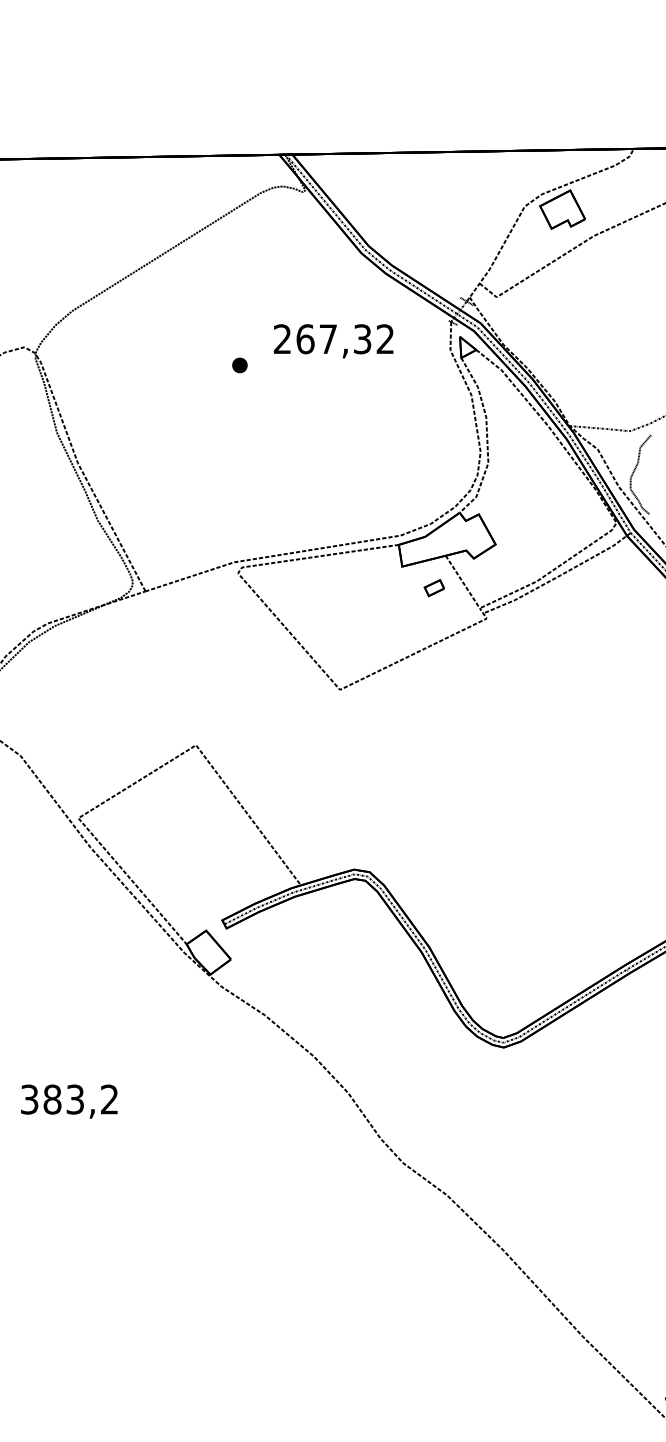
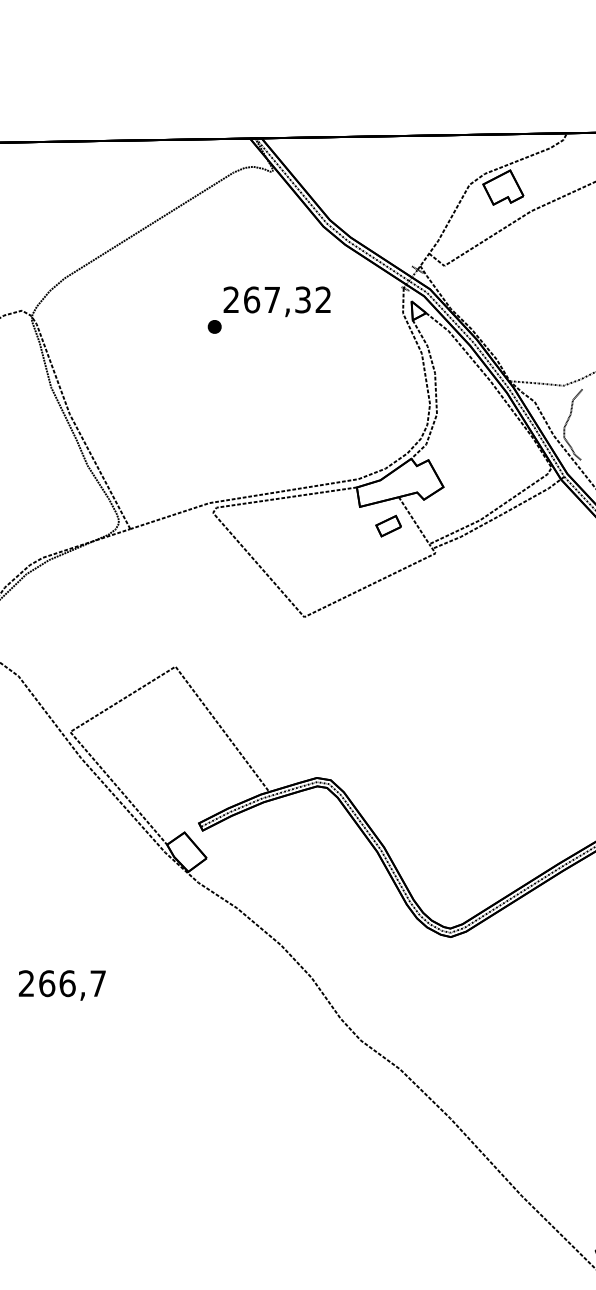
text: (333, 341) -> (276, 301), moved
part: (434, 587) -> (388, 525), size x1.43
text: (69, 1099) -> (62, 983), 383,2 -> 266,7

